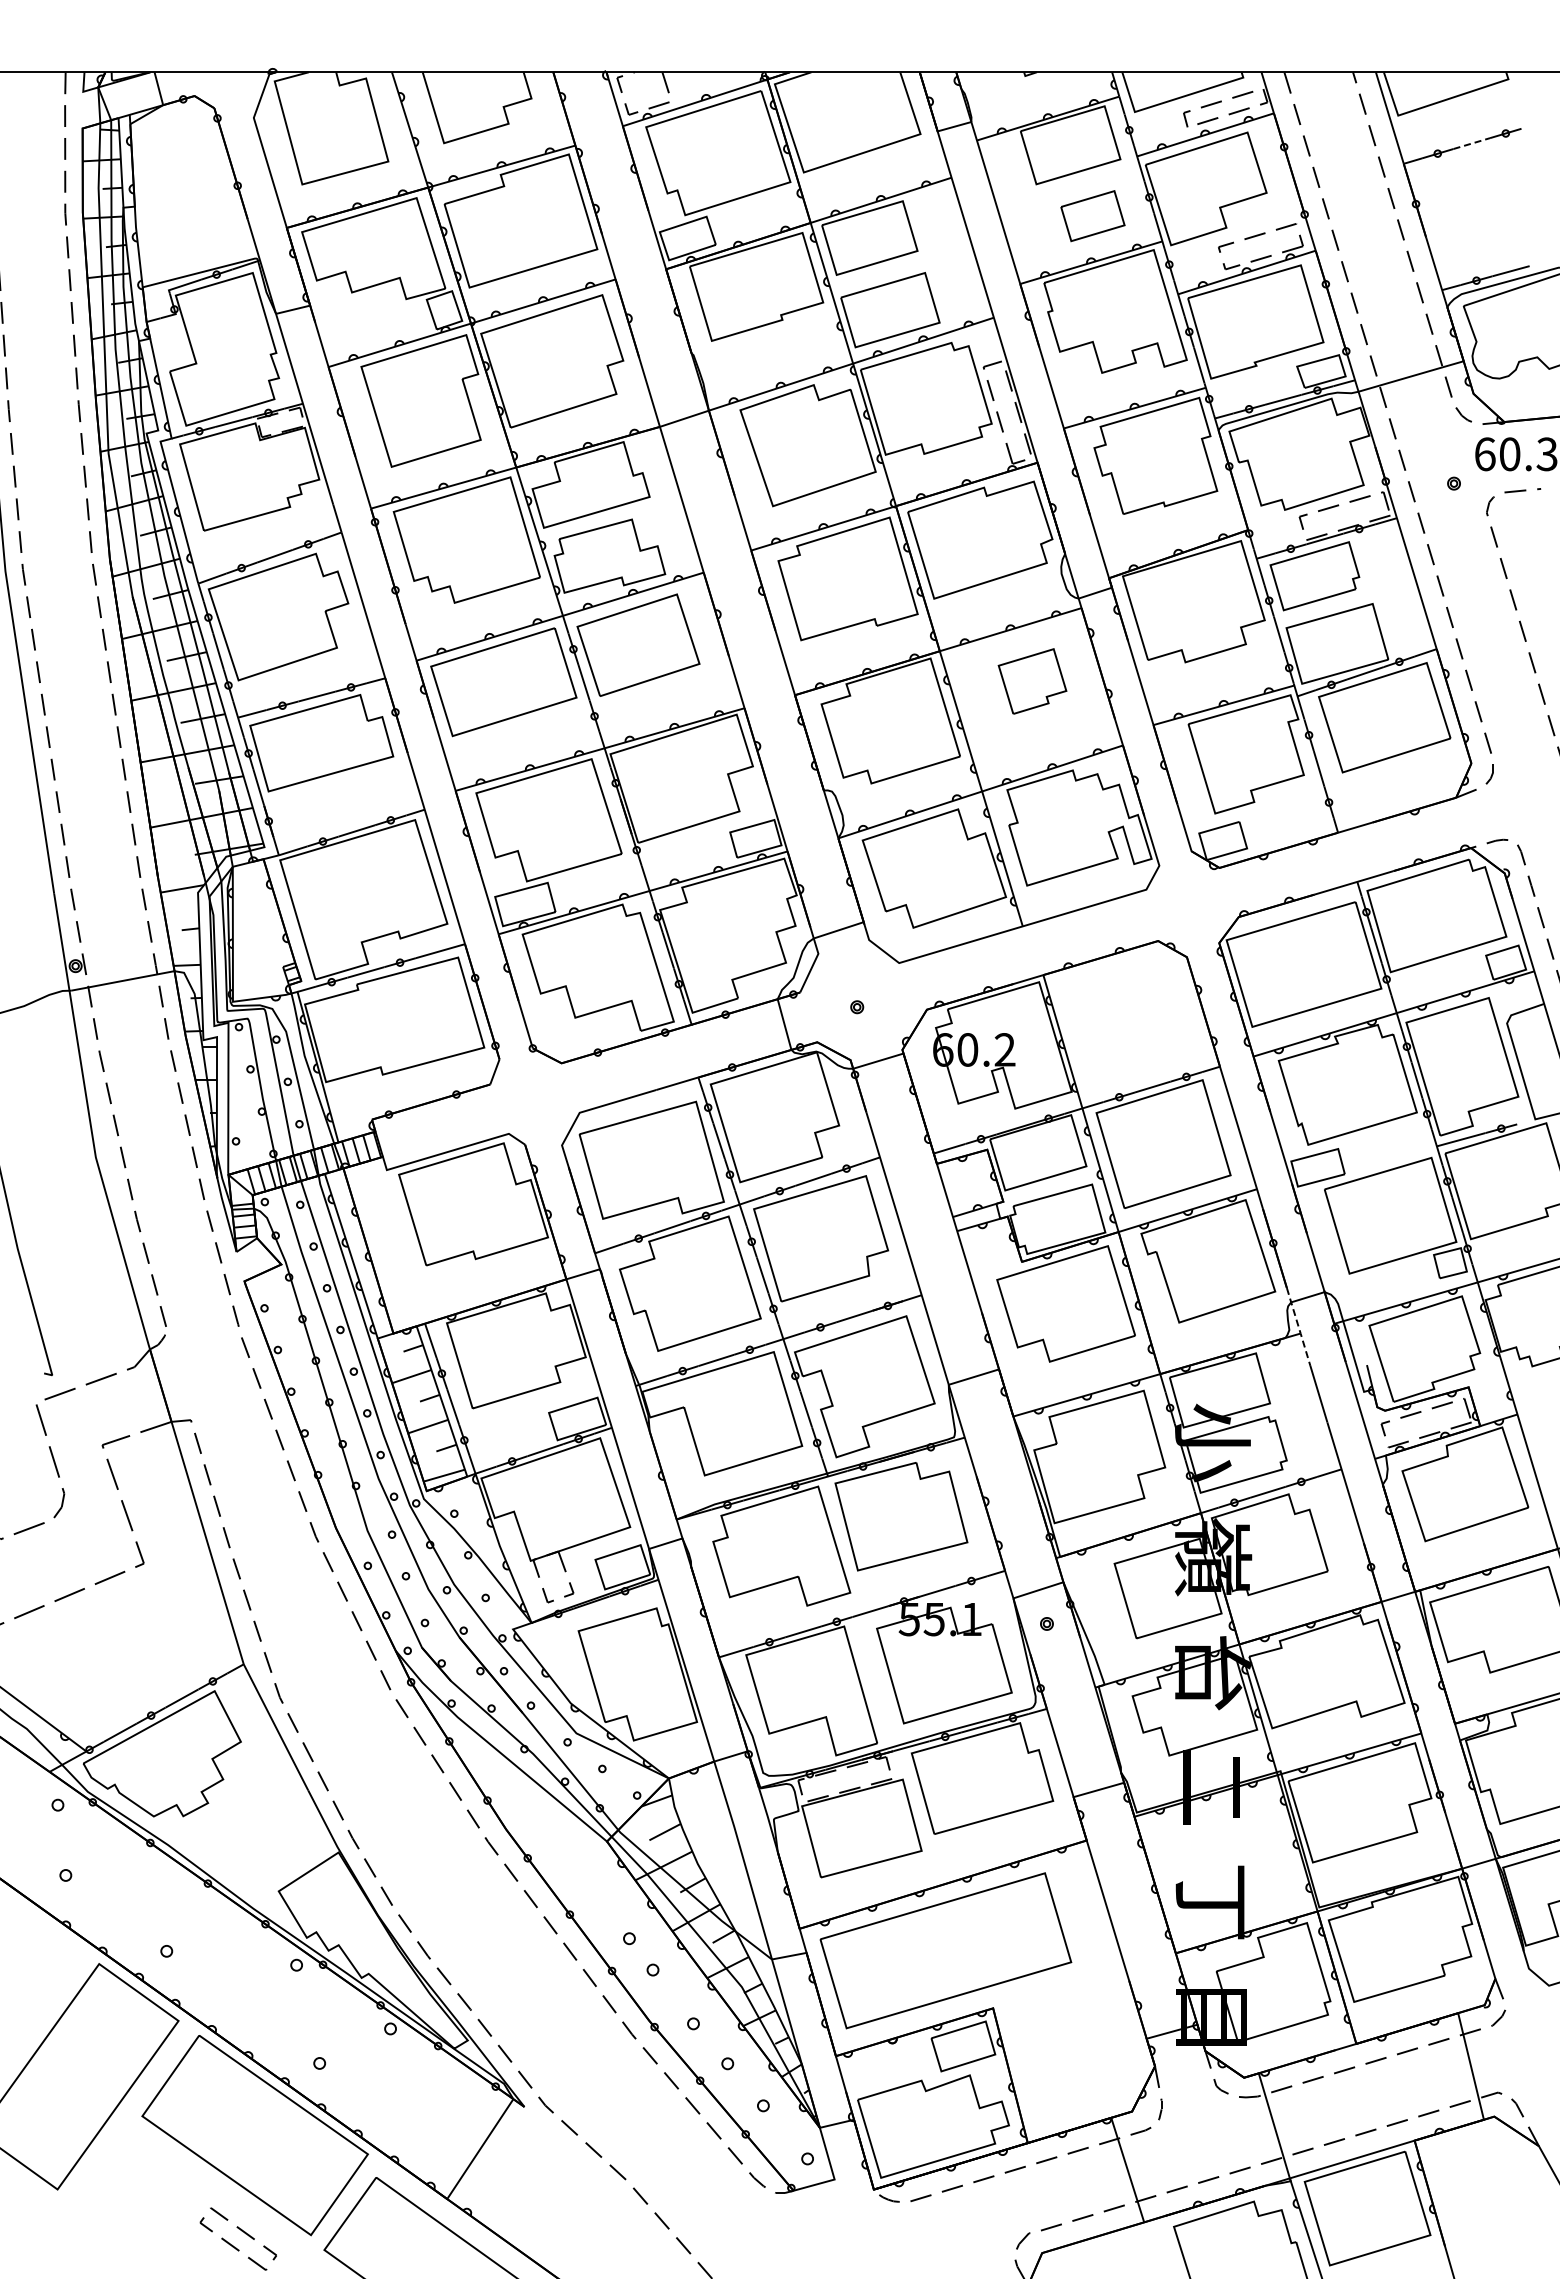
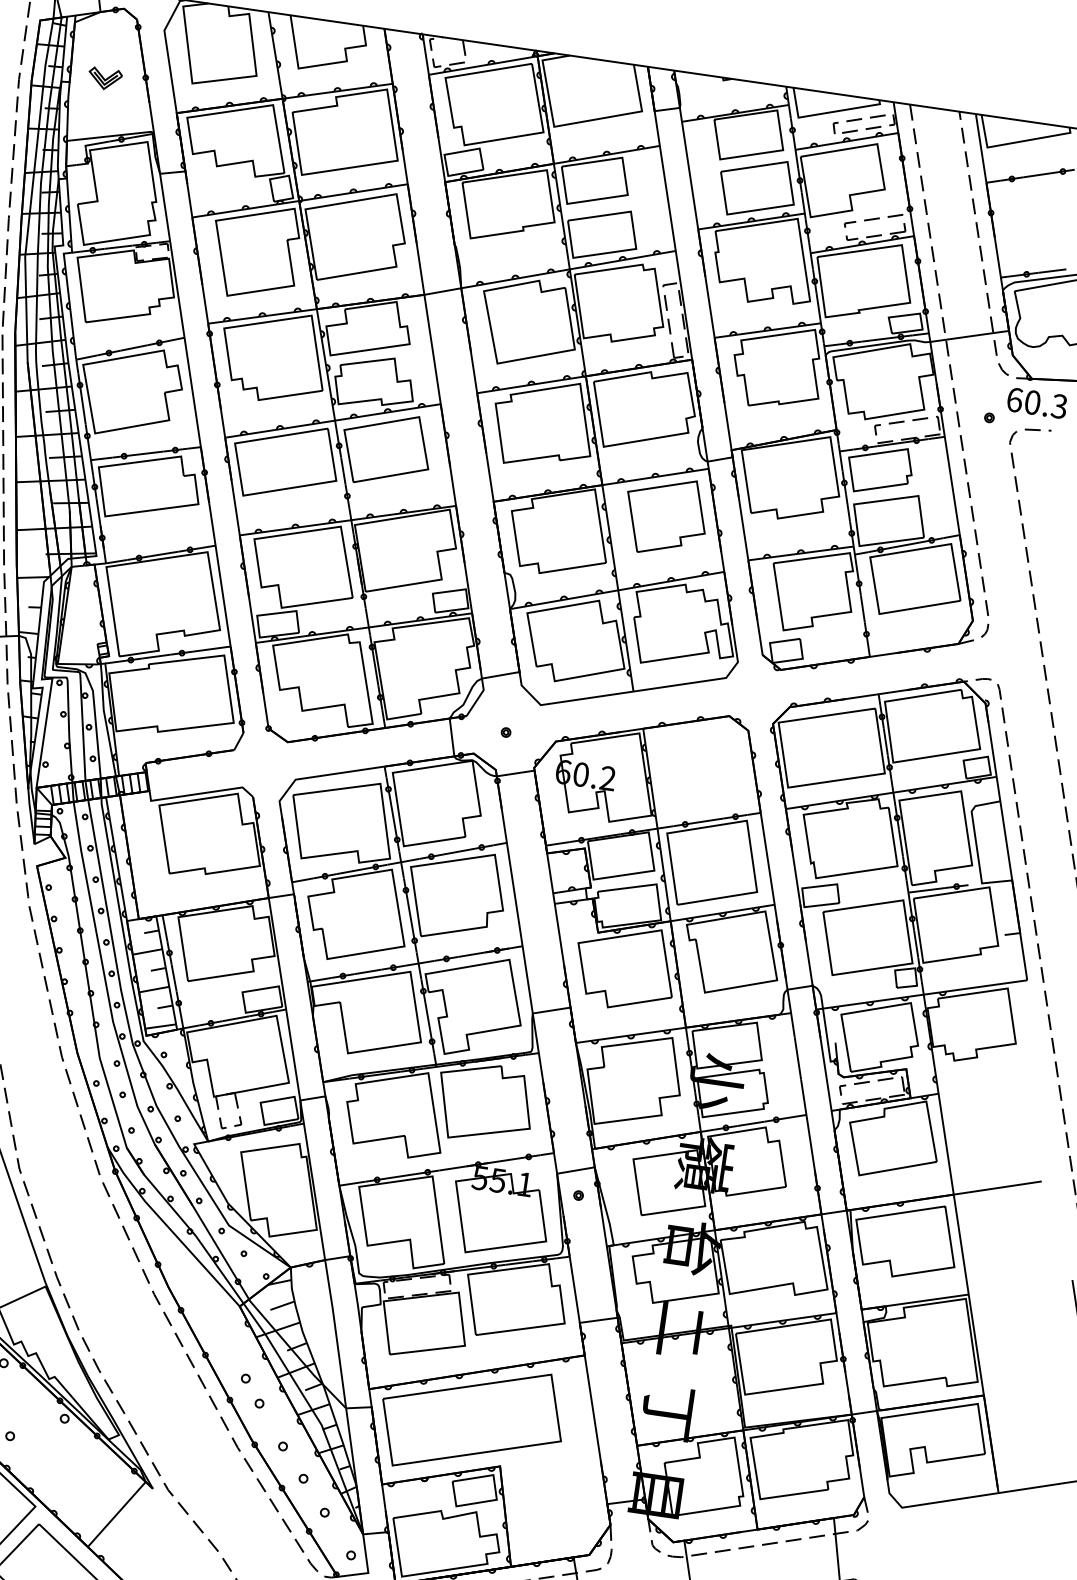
line: (1472, 143) -> (1037, 175), dashed -> solid
part: (182, 195) -> (105, 79), added
part: (1092, 215) -> (757, 187), size x1.67
part: (1032, 681) -> (665, 516), size x1.67
line: (1298, 1326) -> (790, 1007), dashed -> solid

